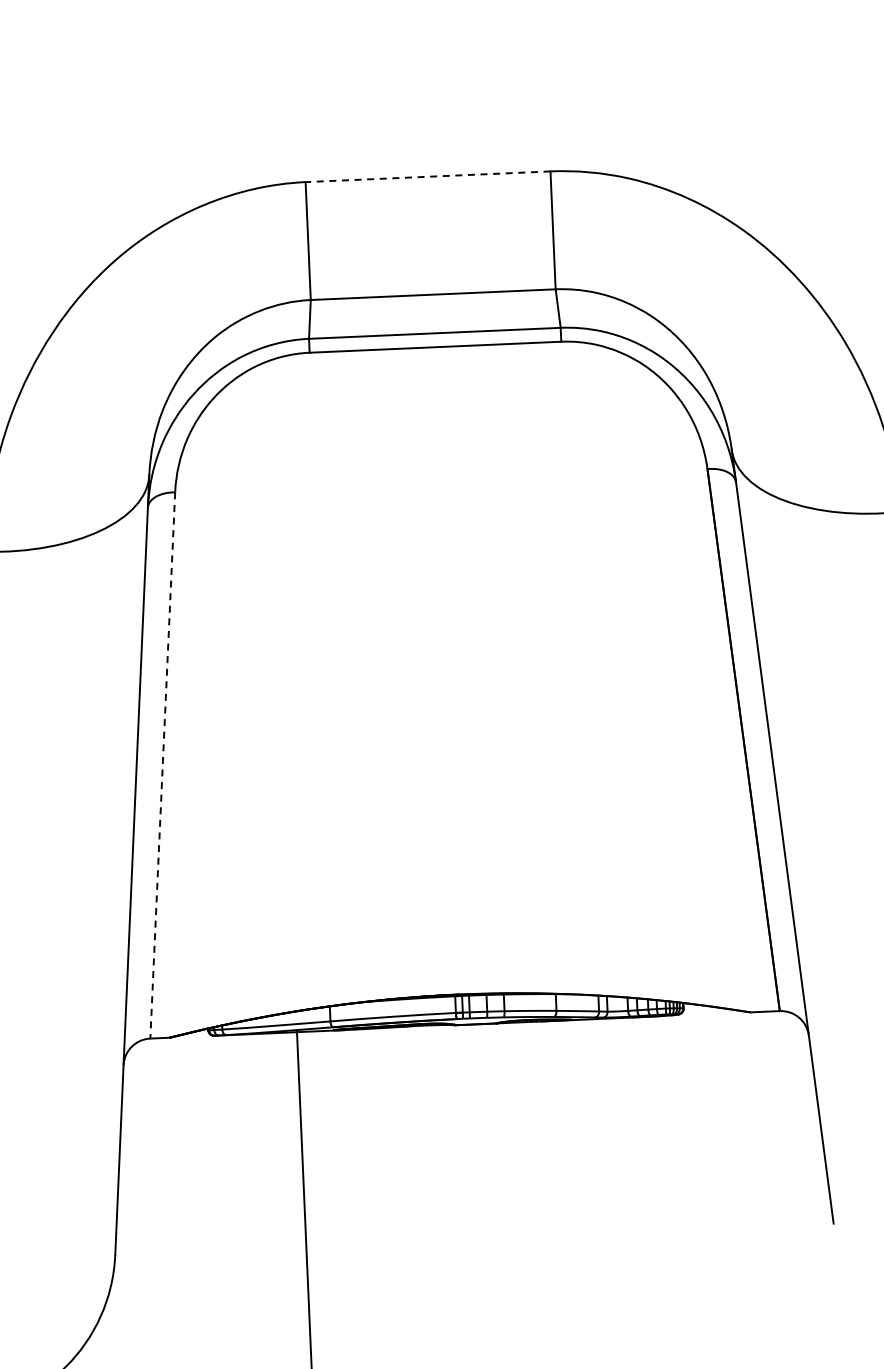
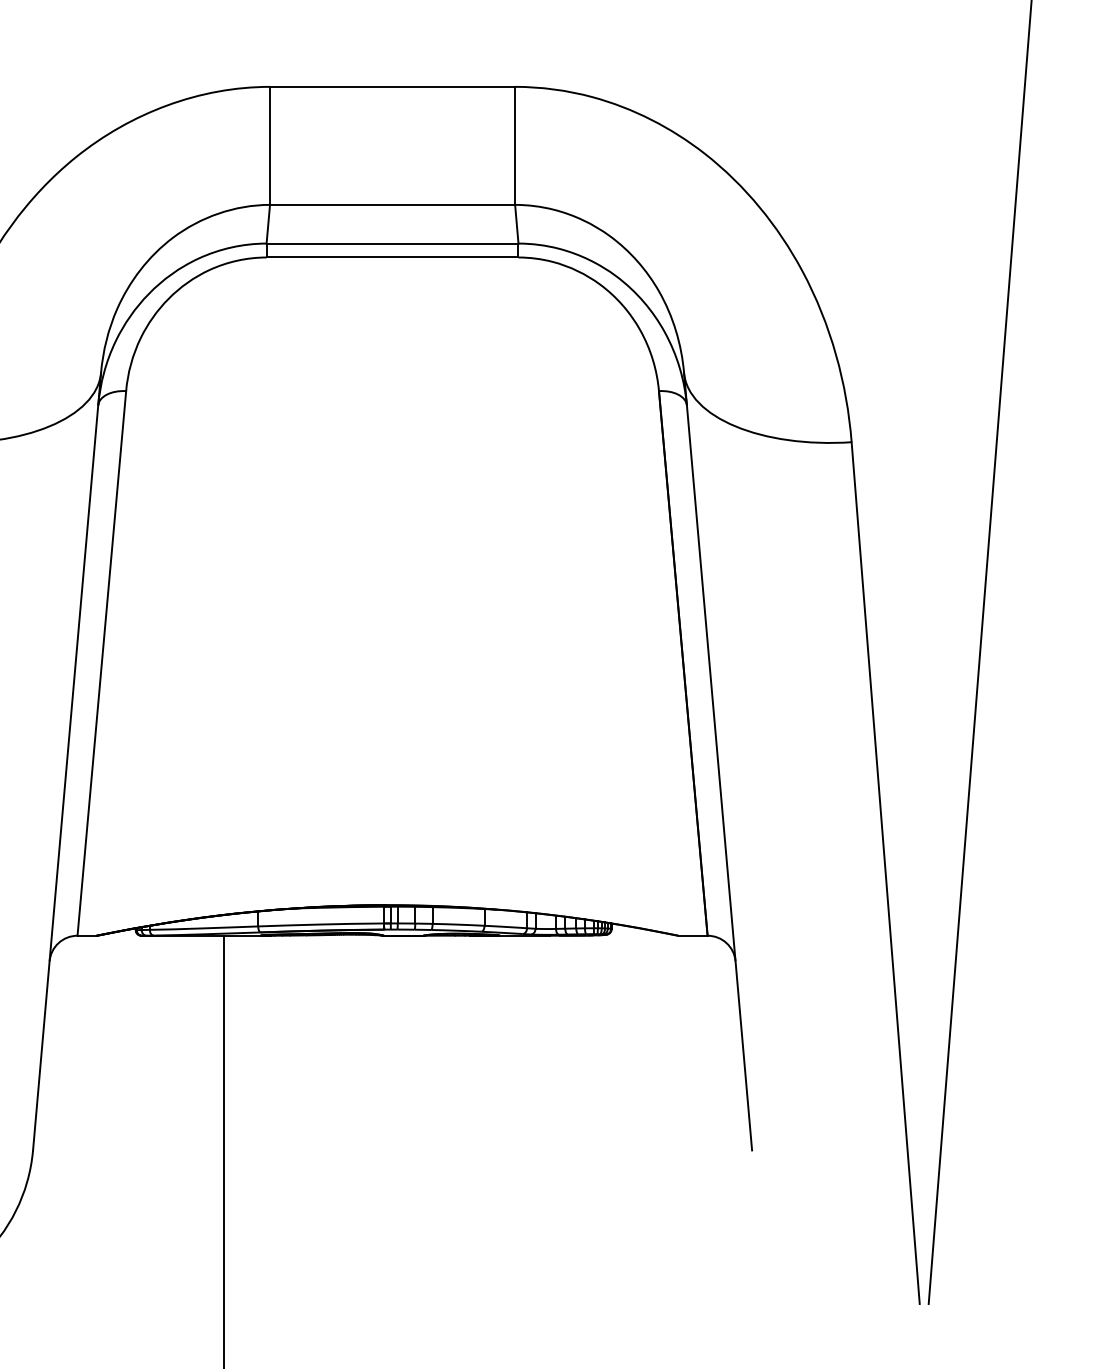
line: (427, 176) -> (392, 86), dashed -> solid
line: (162, 765) -> (101, 663), dashed -> solid

